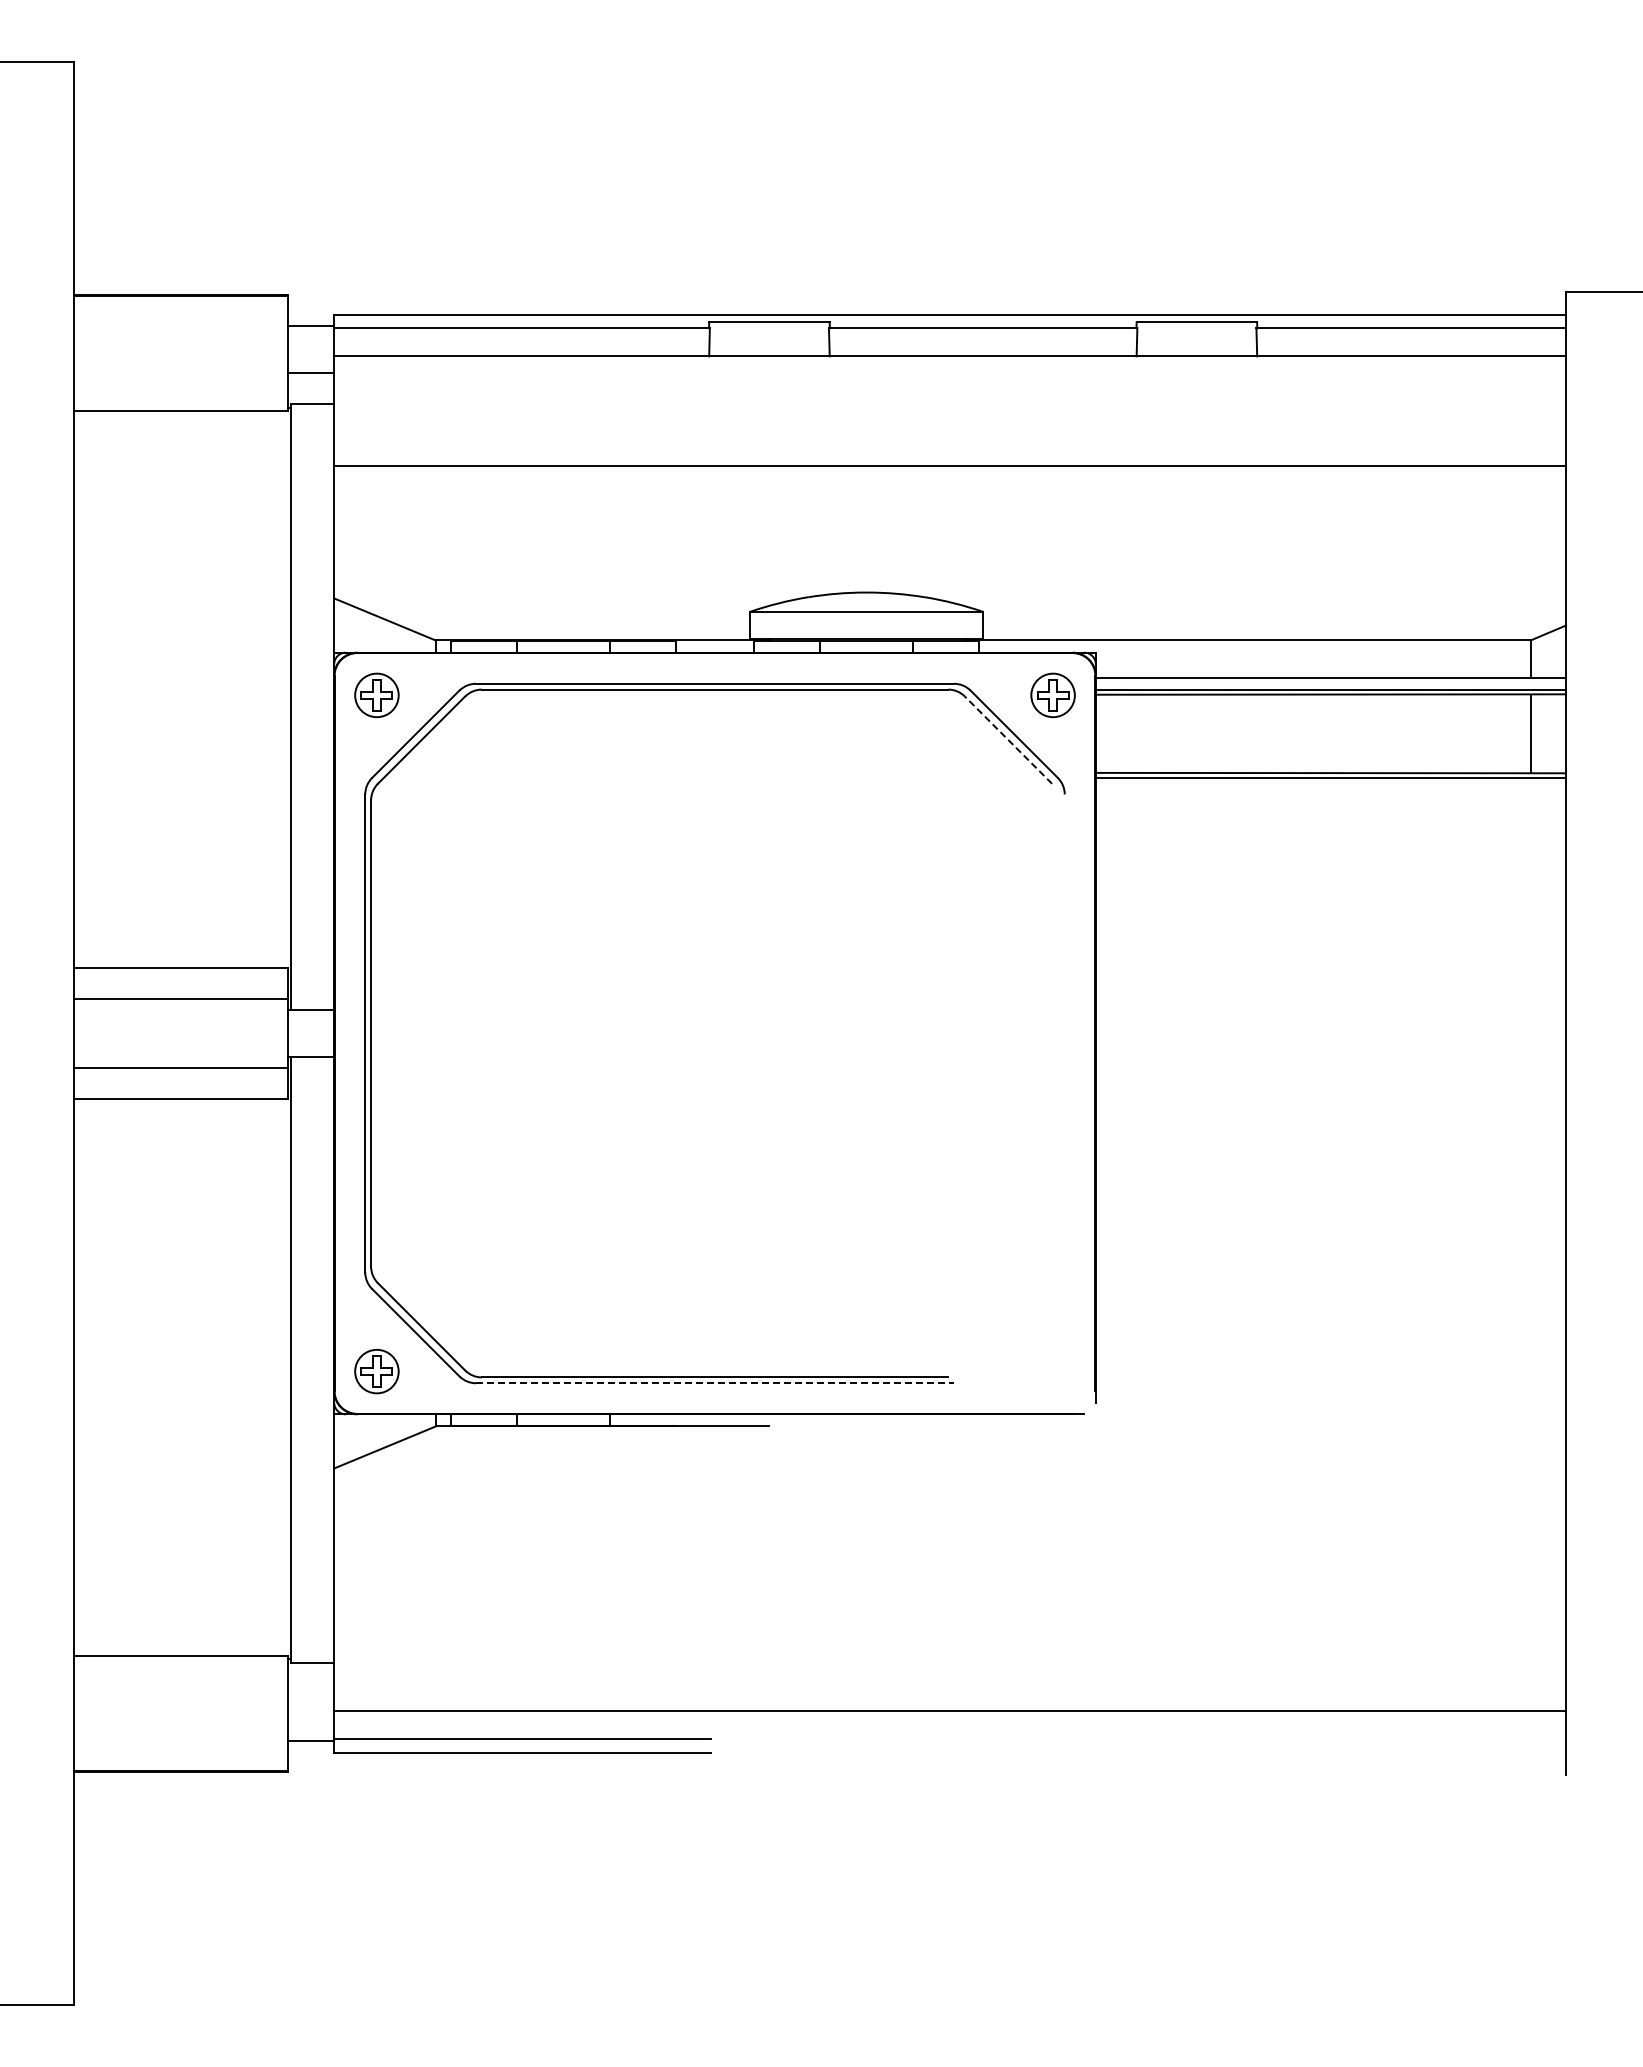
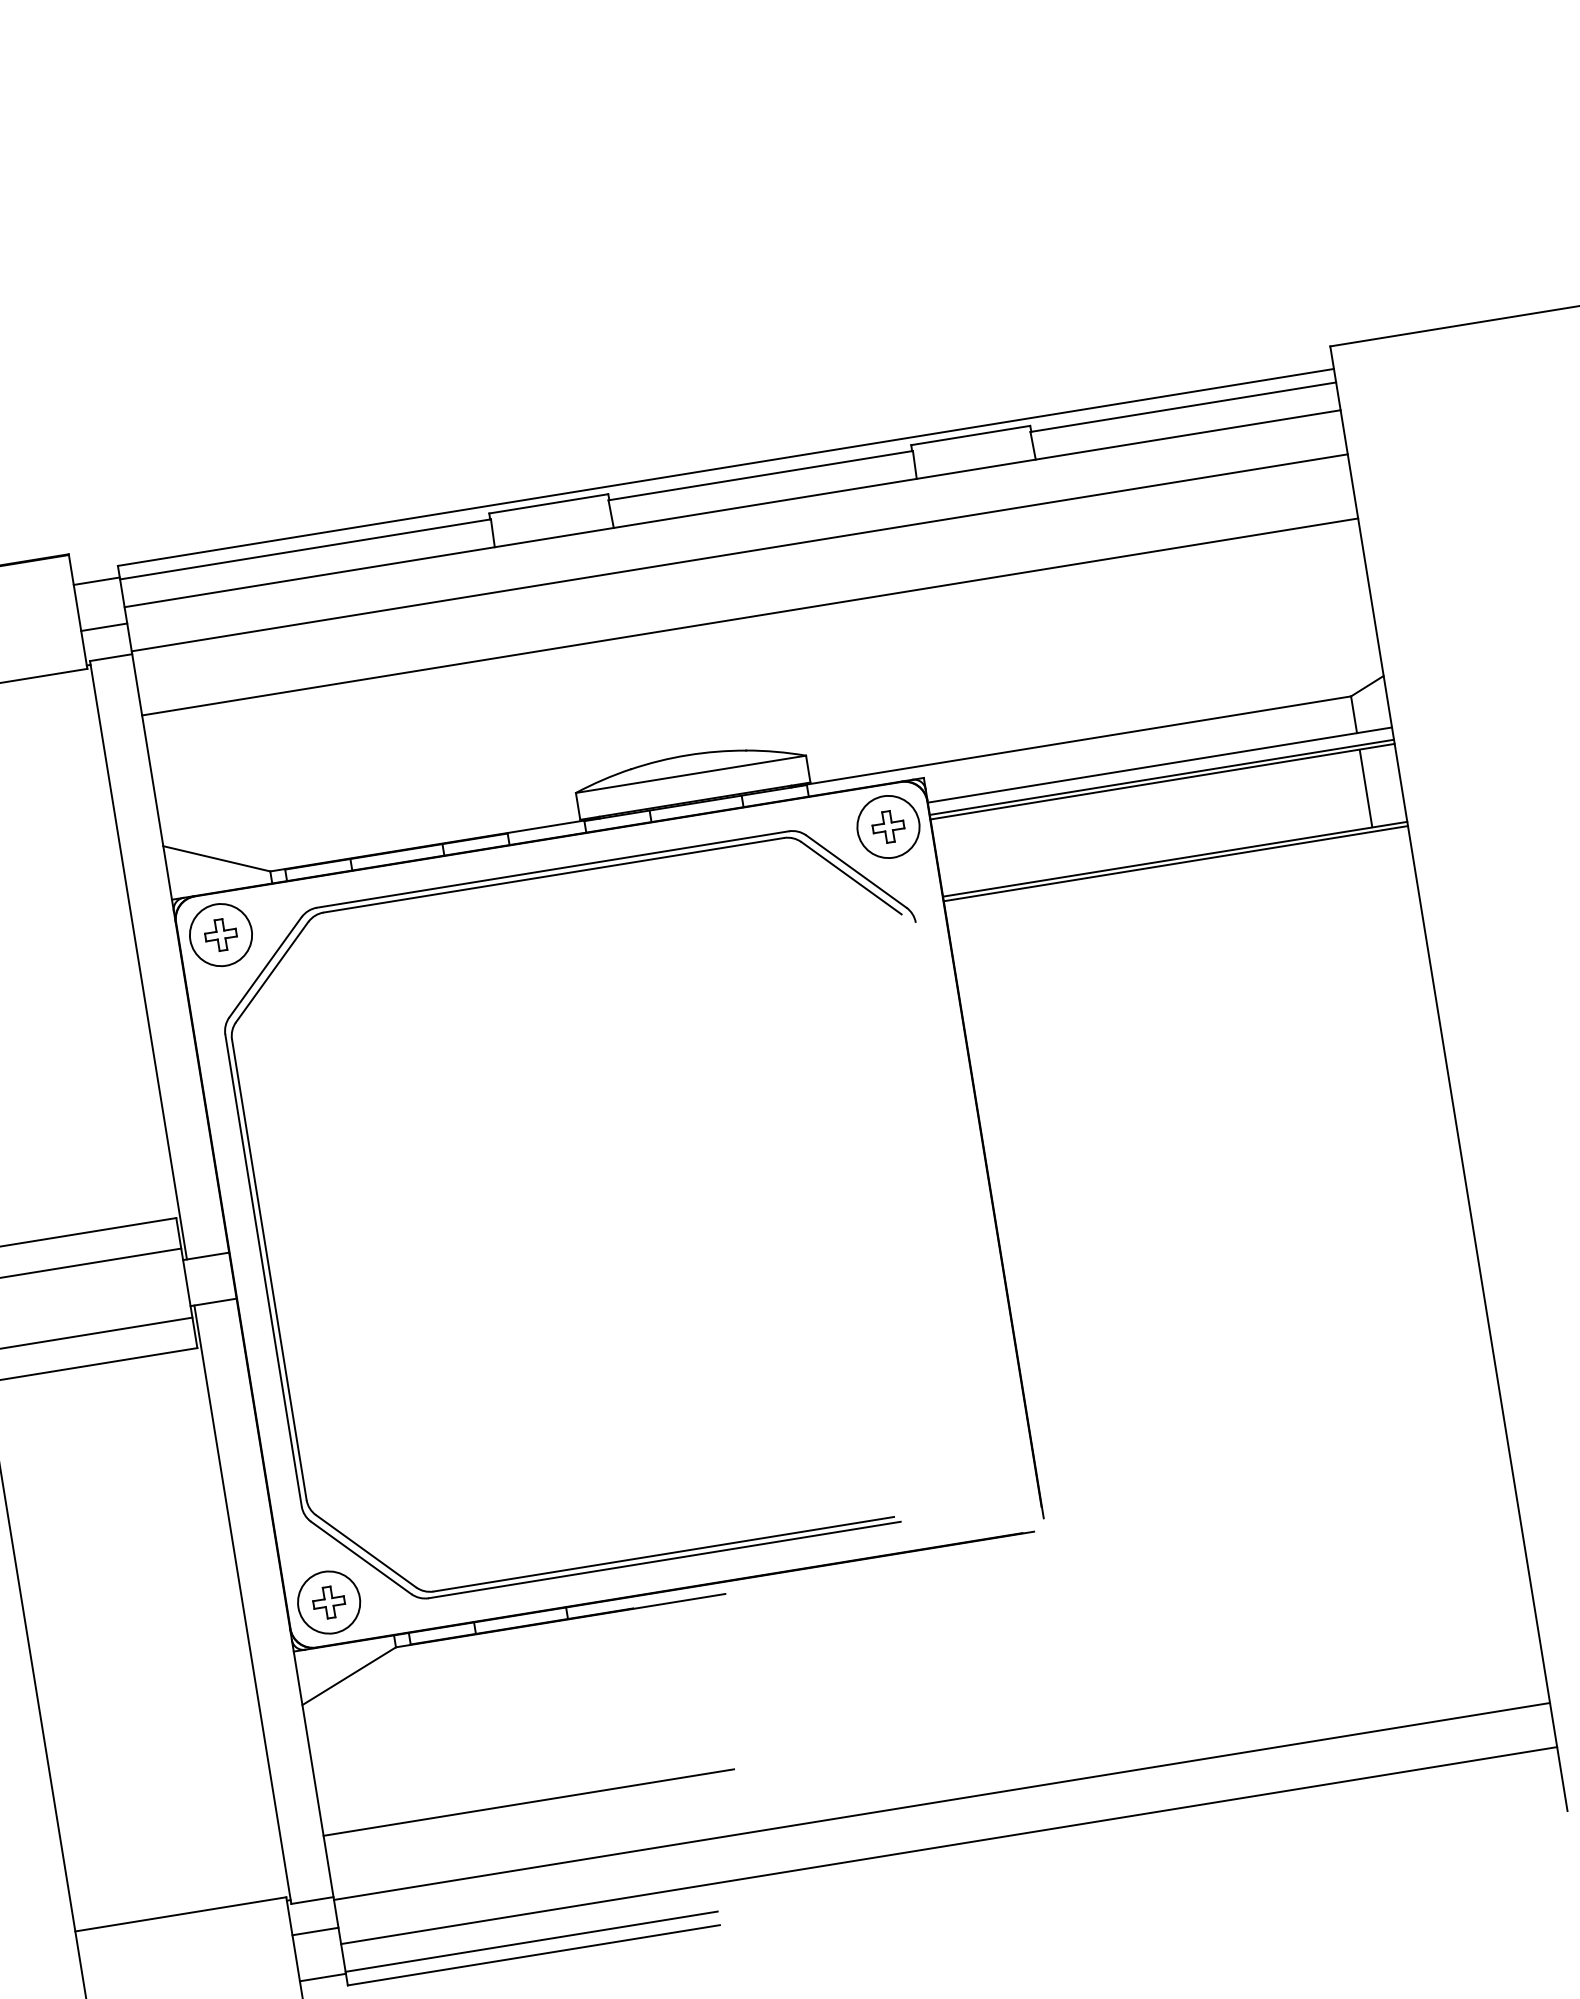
line: (950, 401) -> (740, 553), added
circle: (376, 695) -> (220, 935), size x1.43
circle: (1053, 695) -> (888, 826), size x1.43
line: (1008, 740) -> (851, 878), dashed -> solid
circle: (376, 1371) -> (328, 1602), size x1.43
line: (715, 1383) -> (665, 1560), dashed -> solid
line: (541, 1600) -> (528, 1802), added
line: (950, 1665) -> (942, 1800), added
line: (310, 1694) -> (315, 1931), added

